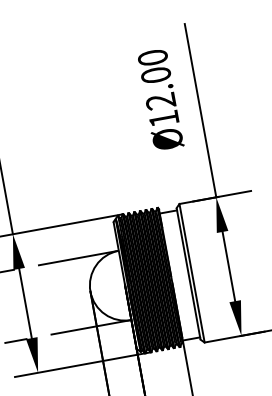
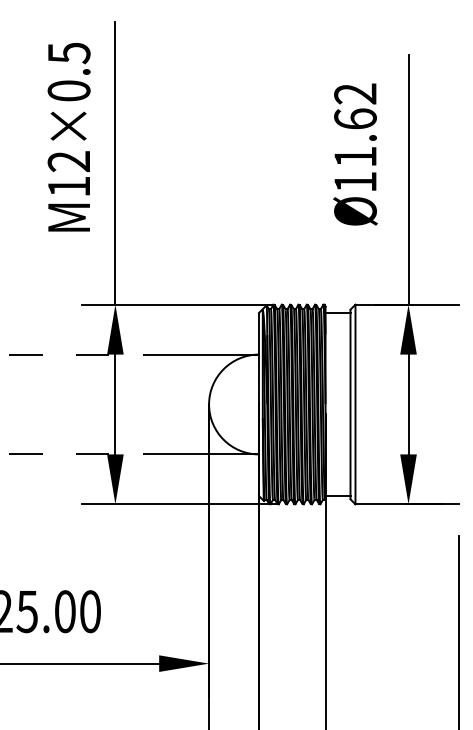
text: (156, 79) -> (355, 125), Ø12.00 -> Ø11.62

